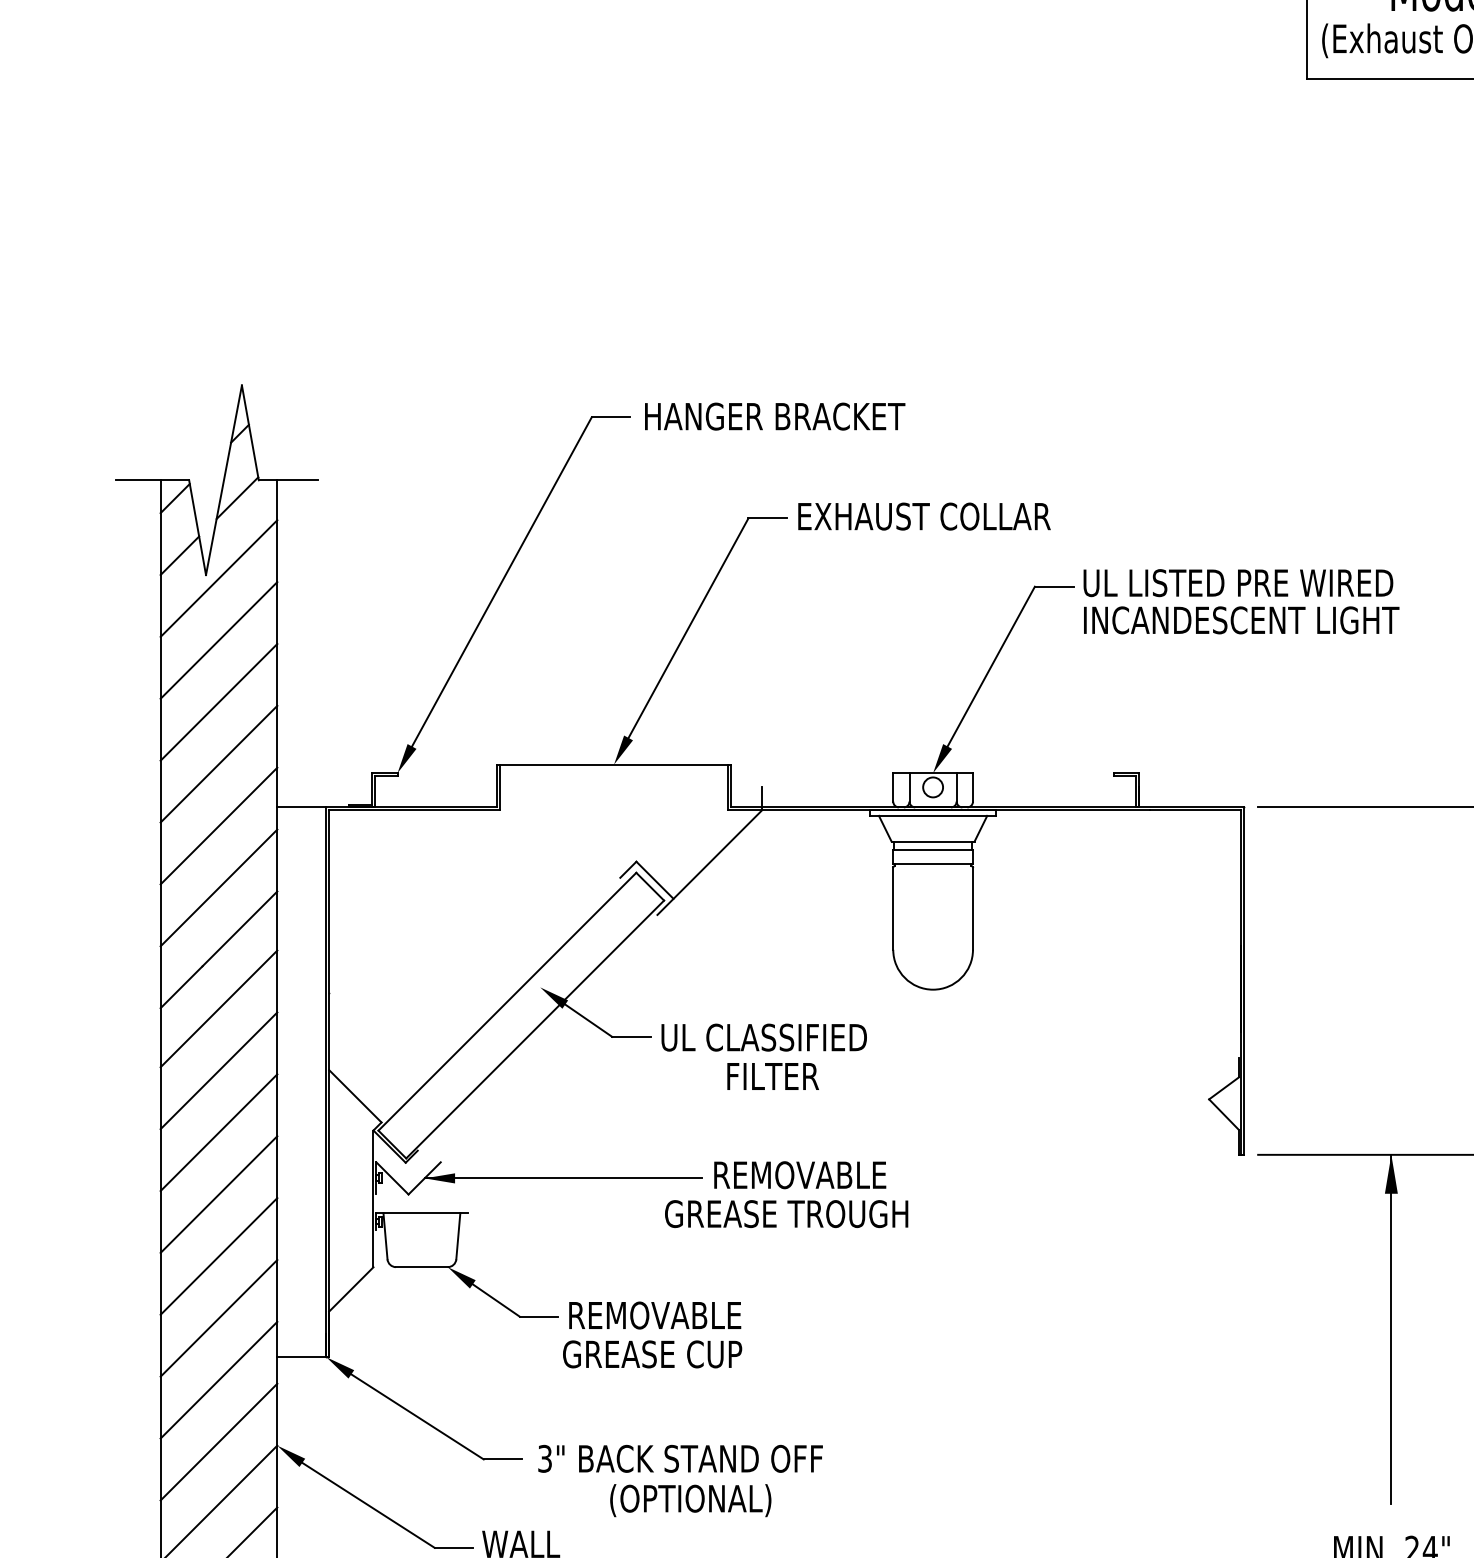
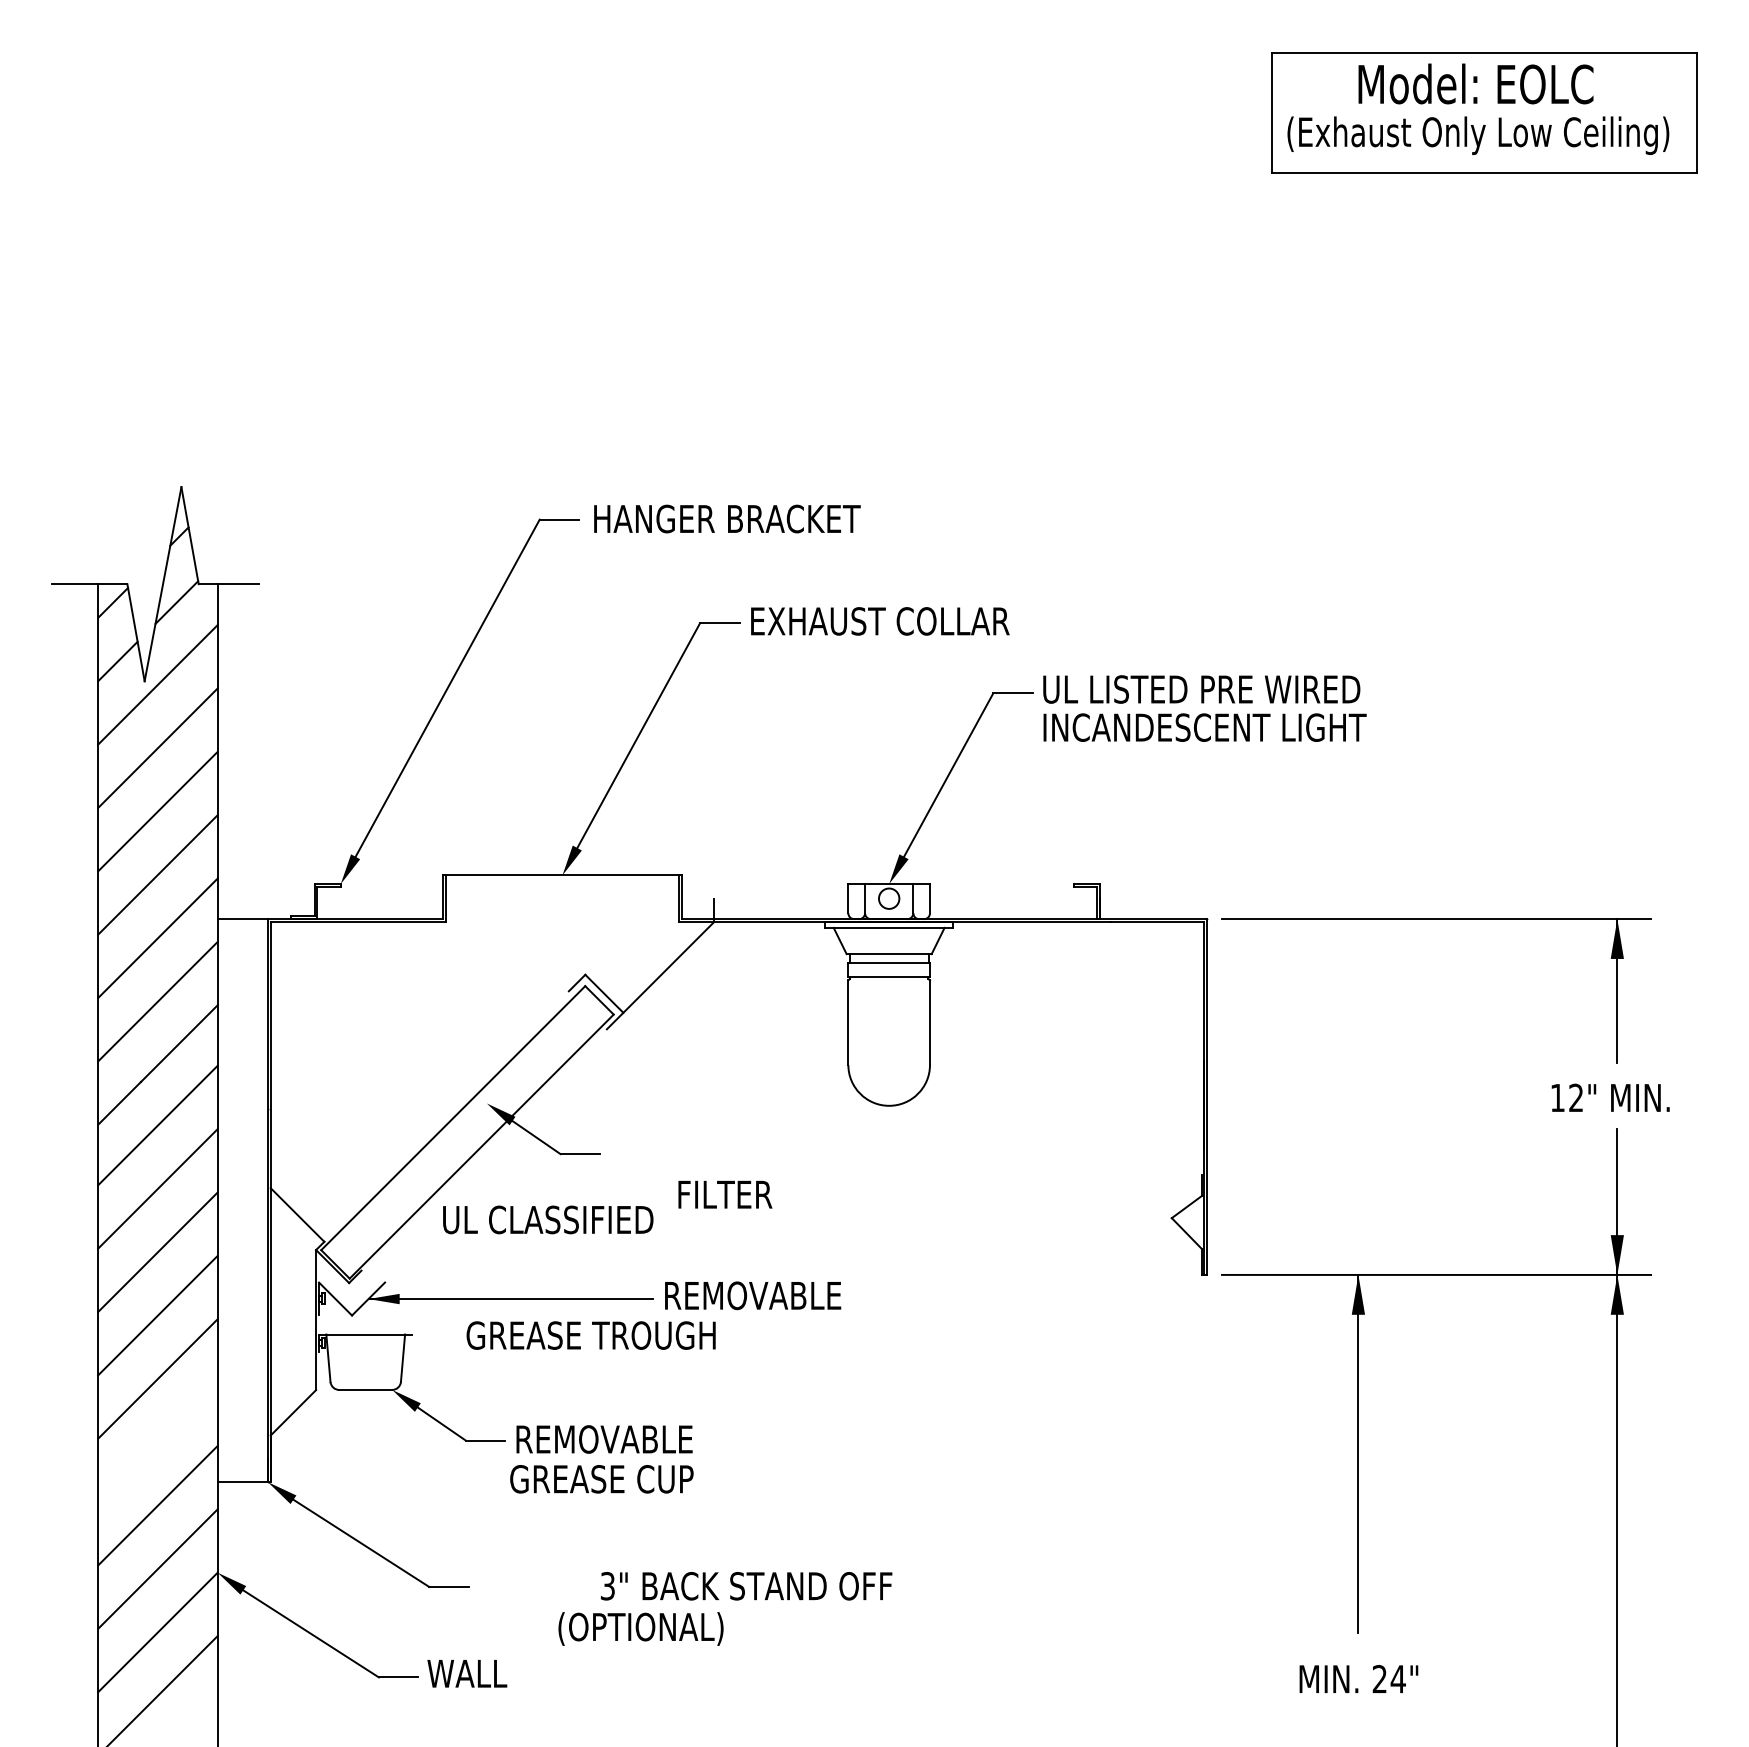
text: (764, 1037) -> (548, 1219), moved
text: (785, 1213) -> (590, 1335), moved
line: (218, 1318) -> (157, 1442), removed
text: (680, 1459) -> (746, 1586), moved

